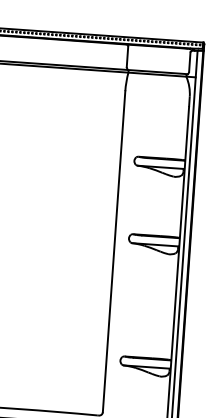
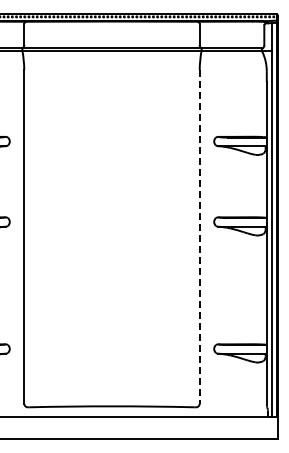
line: (113, 251) -> (199, 236), solid -> dashed

